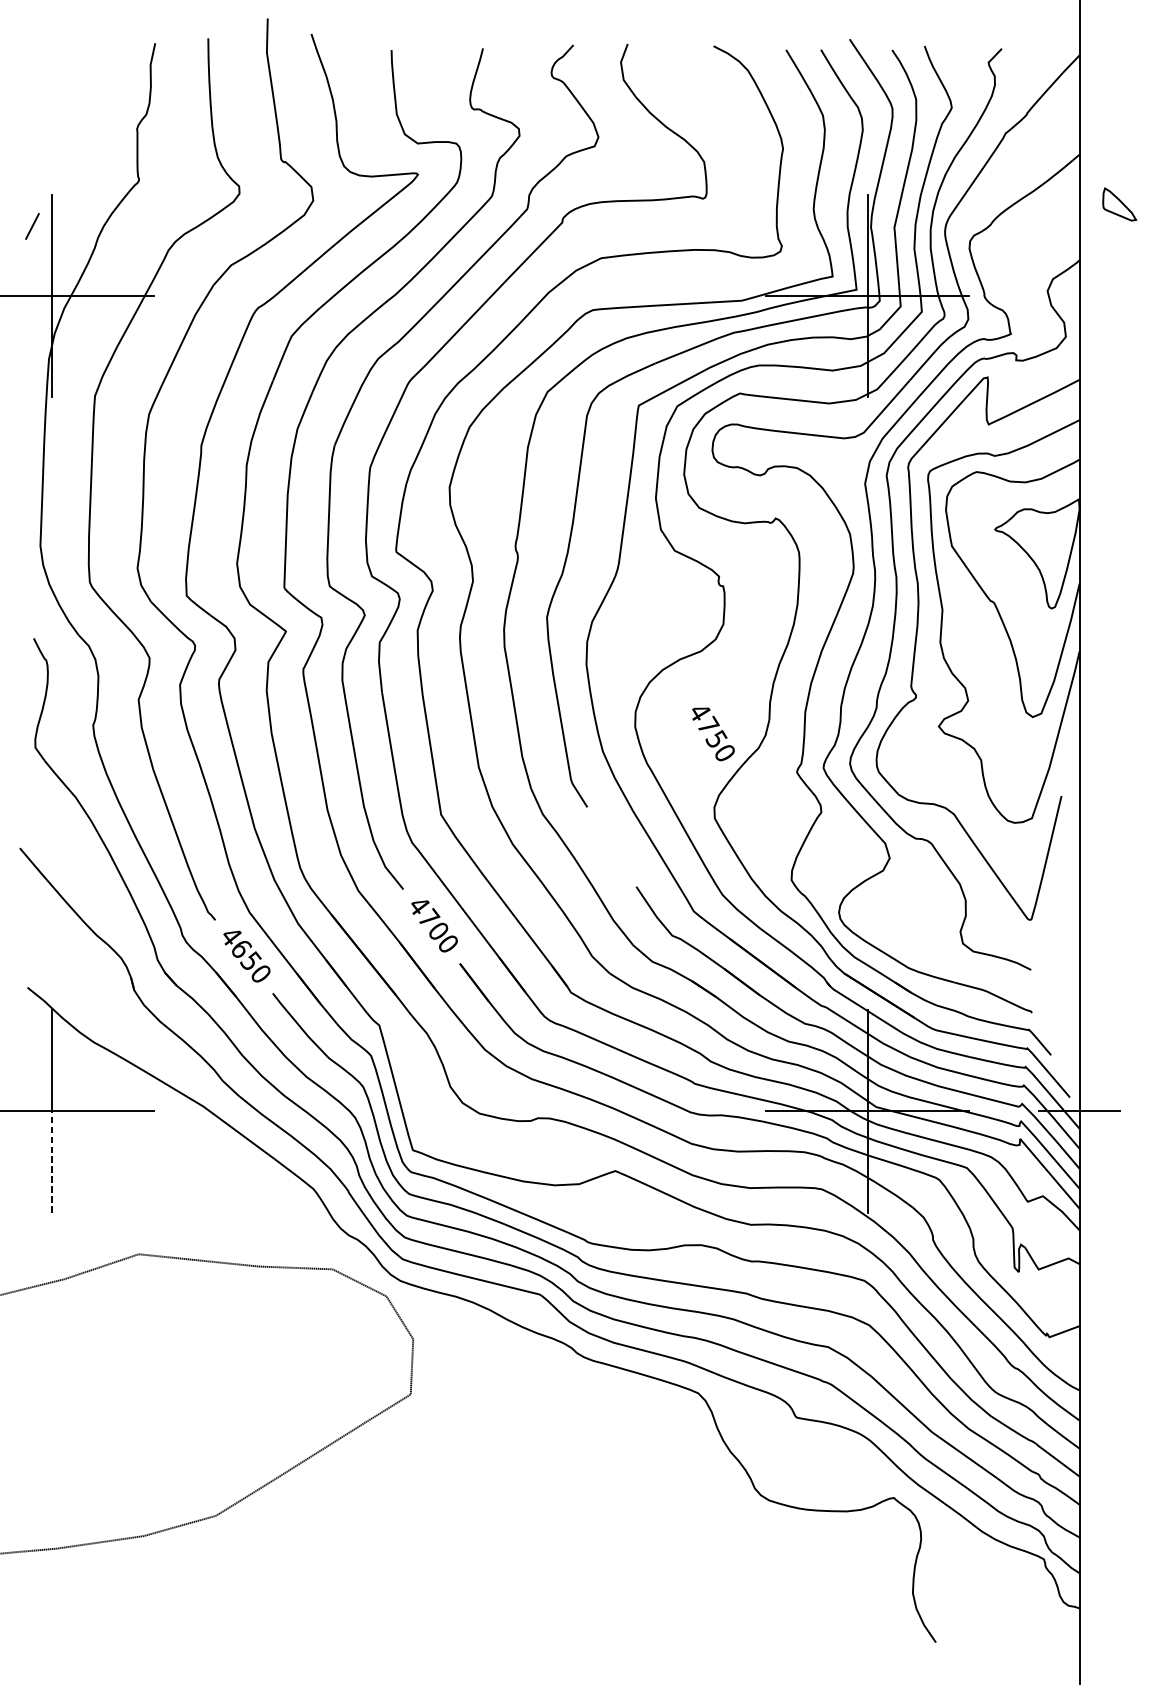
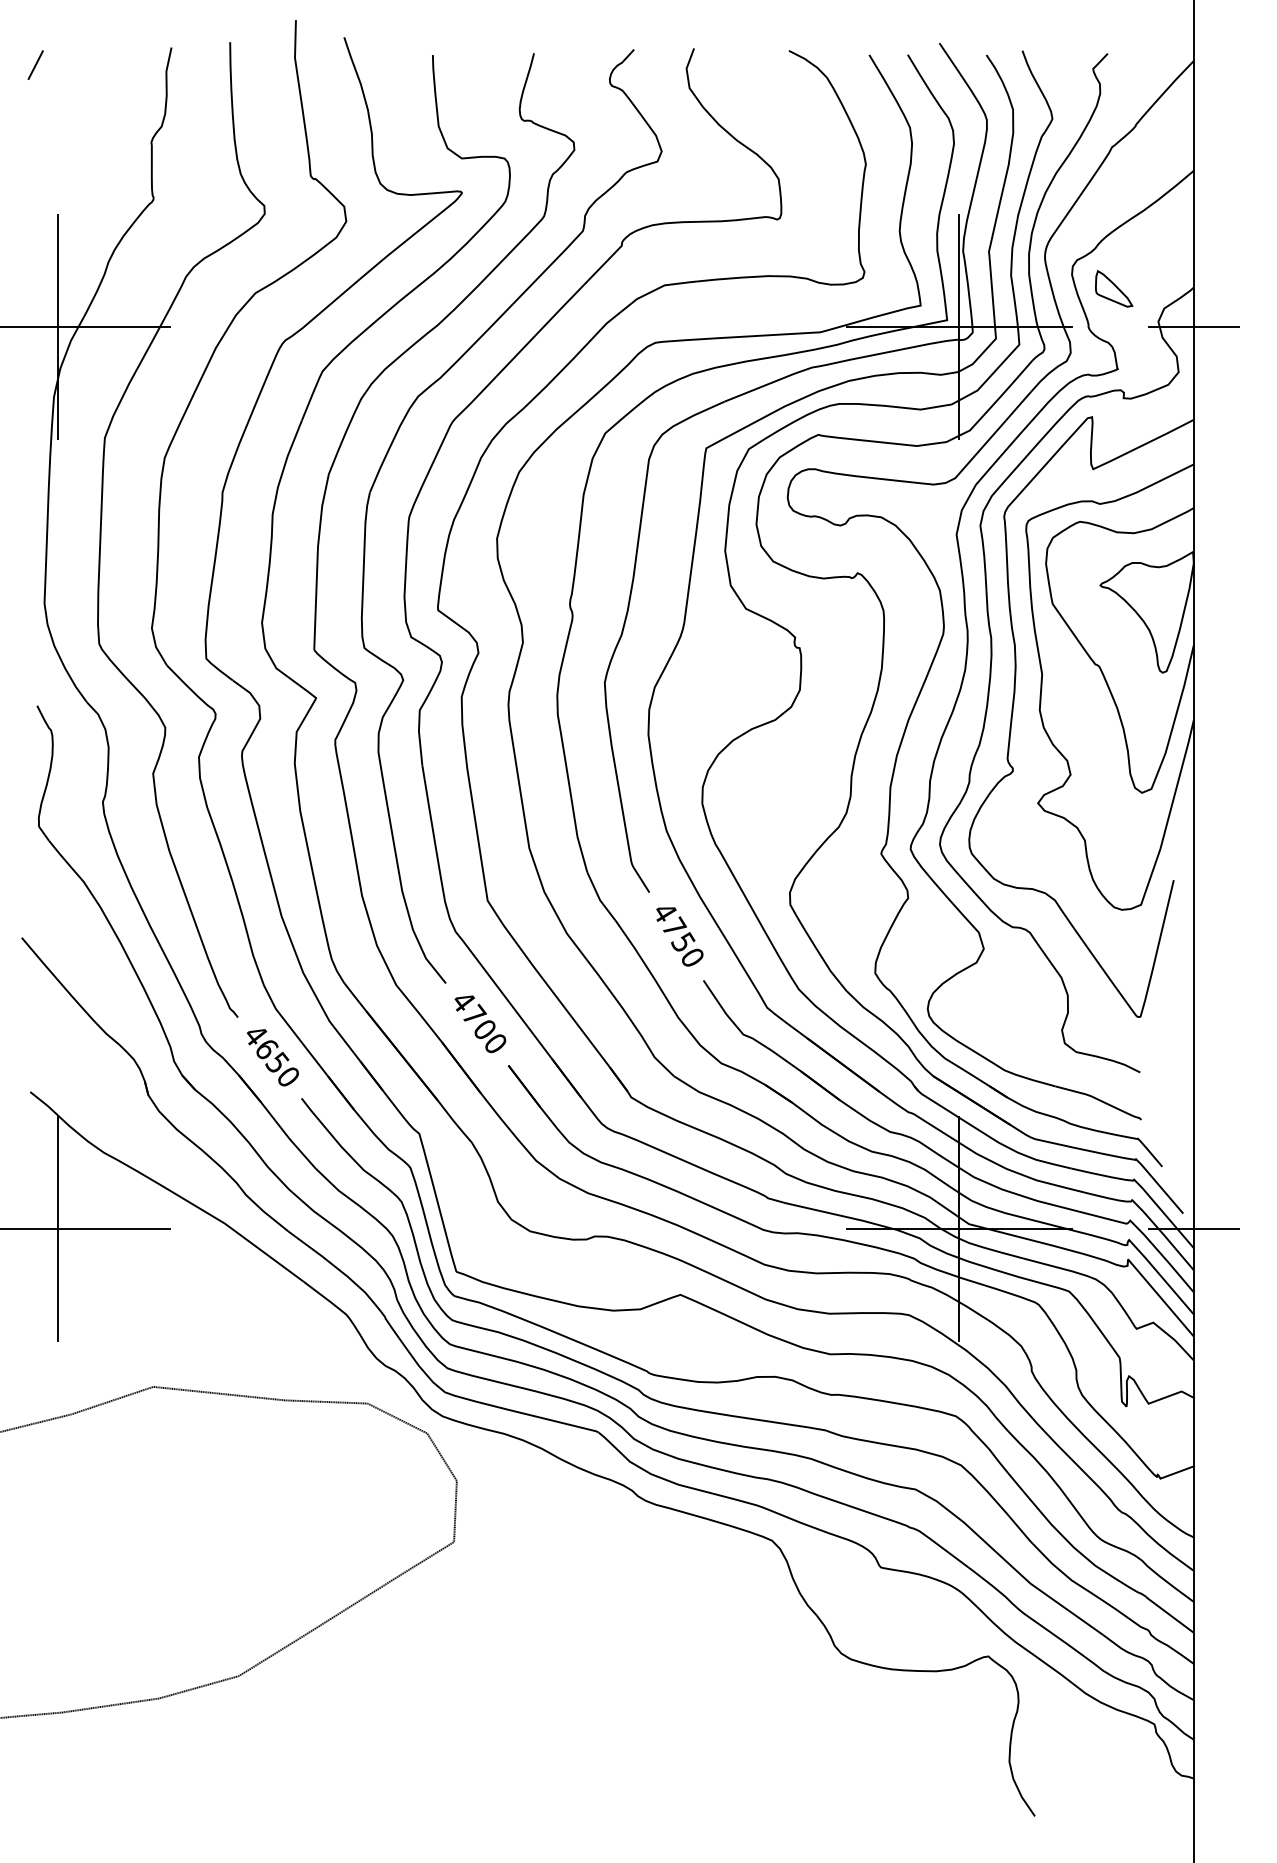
part: (1120, 204) -> (1114, 288), moved
line: (32, 225) -> (35, 64), moved
line: (1079, 296) -> (1193, 327), added
text: (713, 733) -> (679, 936), moved
line: (52, 1161) -> (57, 1284), dashed -> solid

